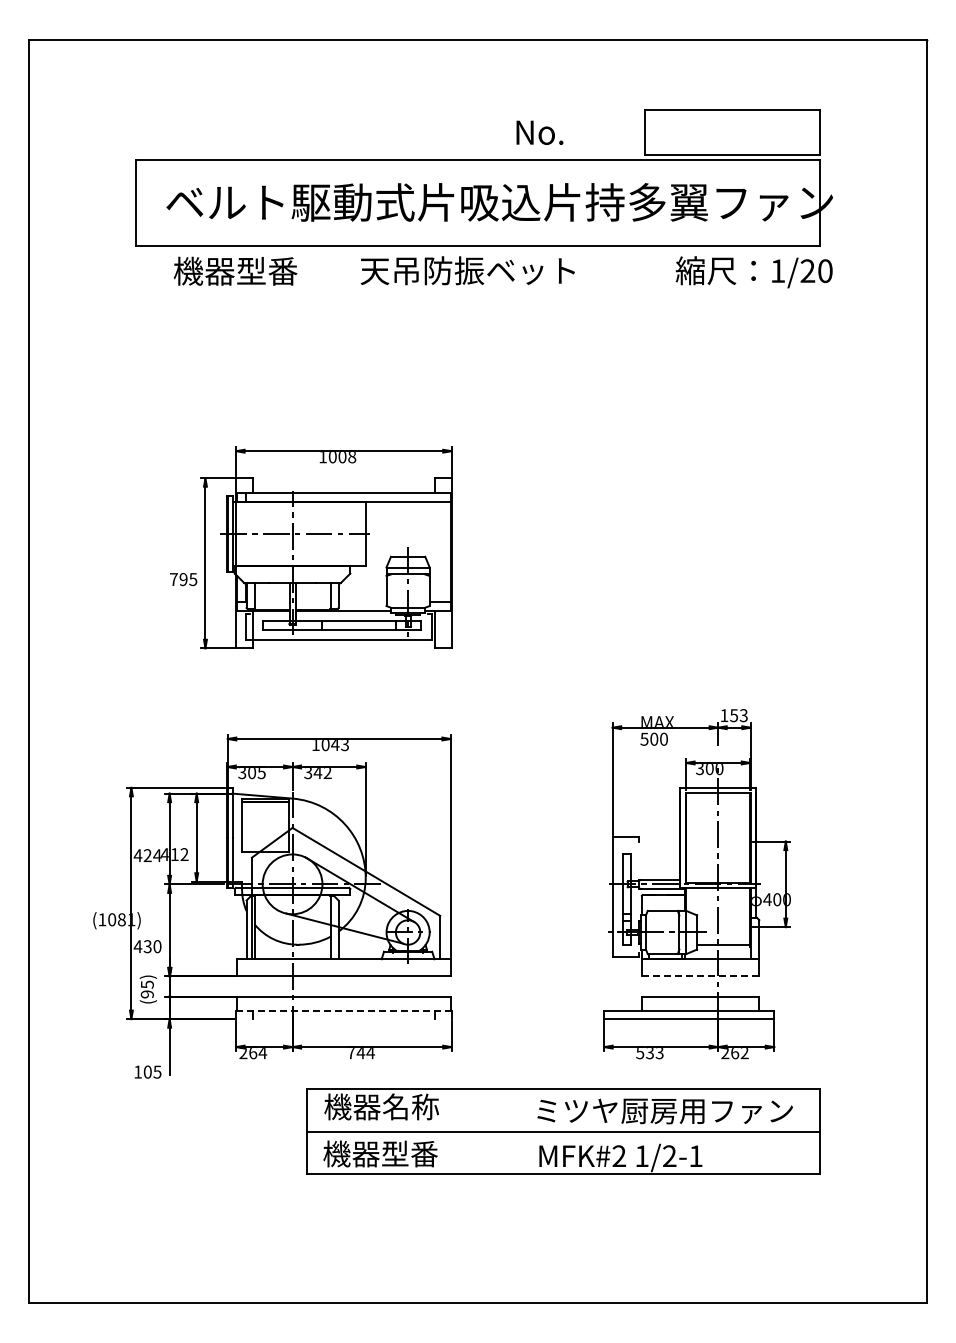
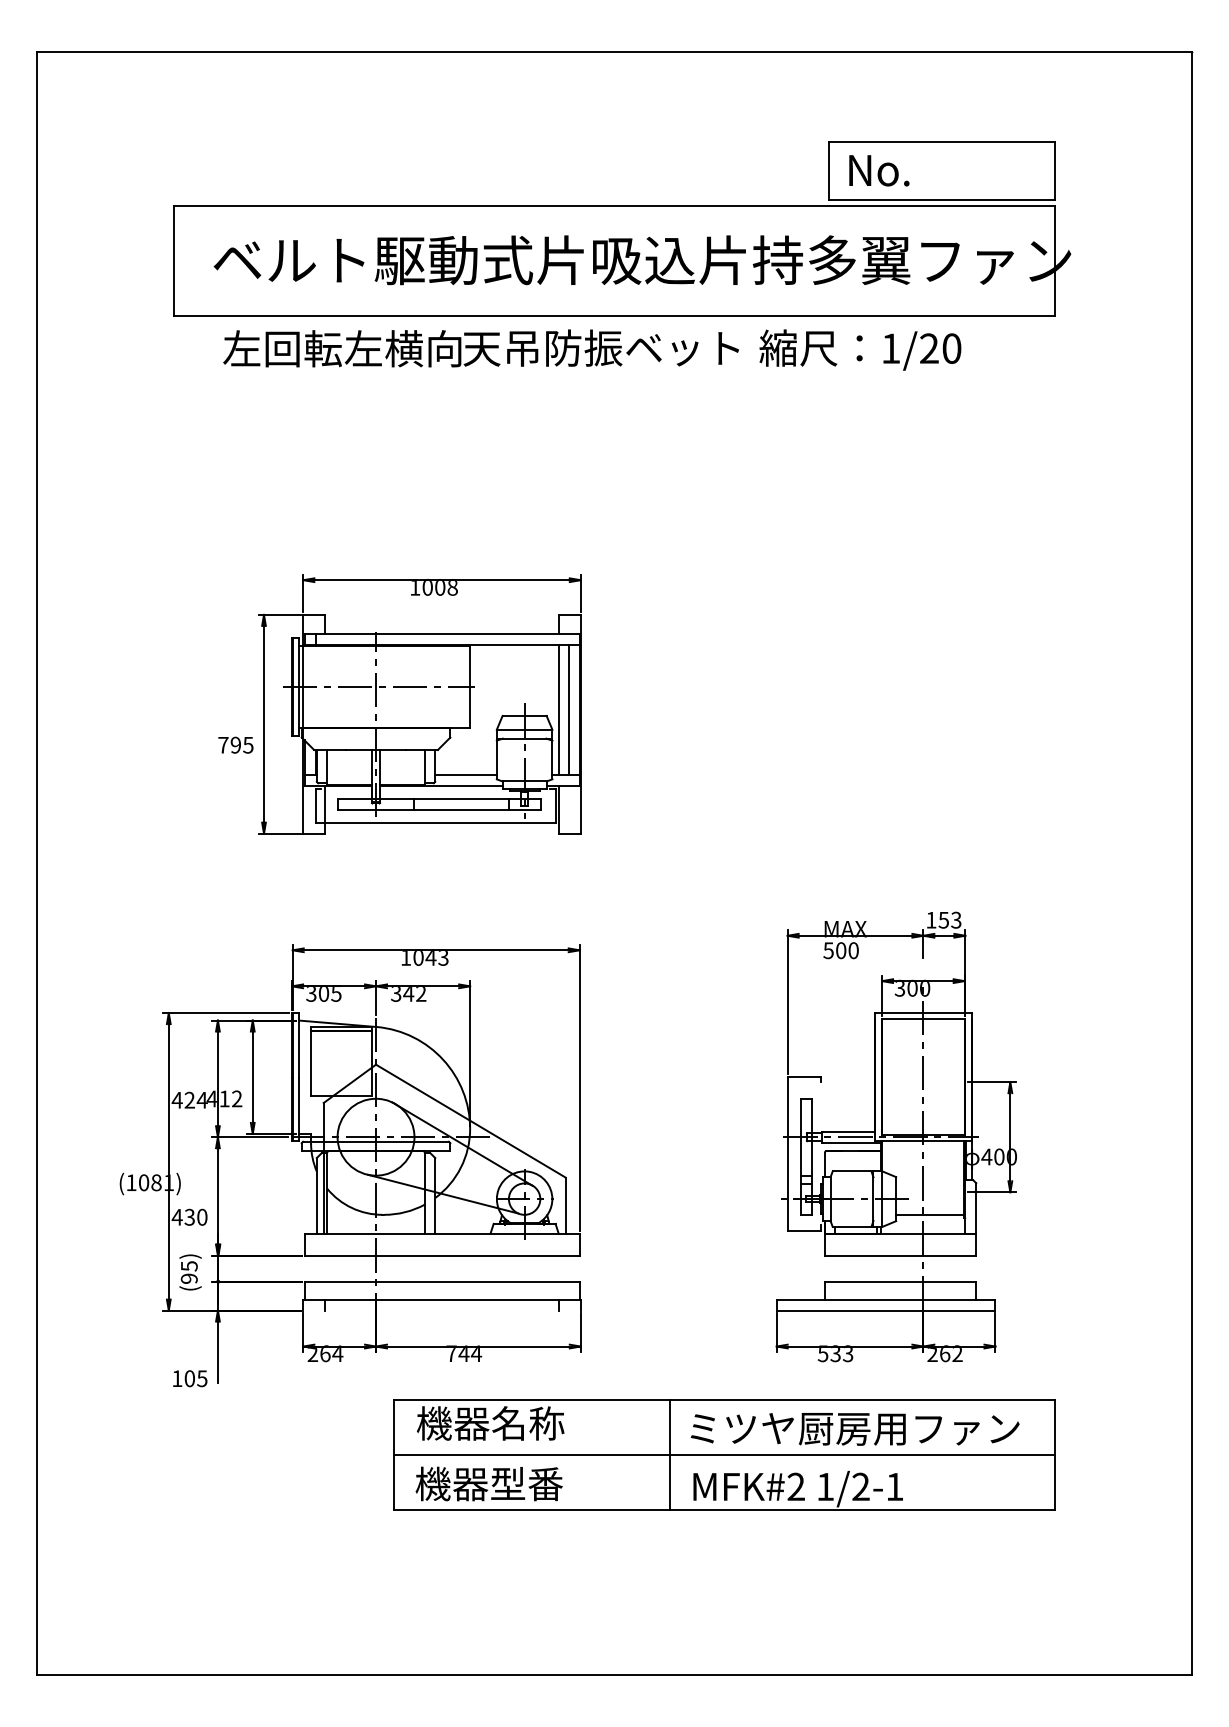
text: (539, 132) -> (878, 170), moved
text: (265, 270) -> (341, 347), 機器型番 -> 左回転左横向
text: (753, 272) -> (859, 350), moved
line: (434, 551) -> (558, 709), added
line: (442, 551) -> (568, 709), added
line: (362, 602) -> (465, 774), added
line: (700, 976) -> (900, 1255), dashed -> solid
line: (343, 1010) -> (441, 1299), dashed -> solid
line: (520, 1131) -> (669, 1455), added

